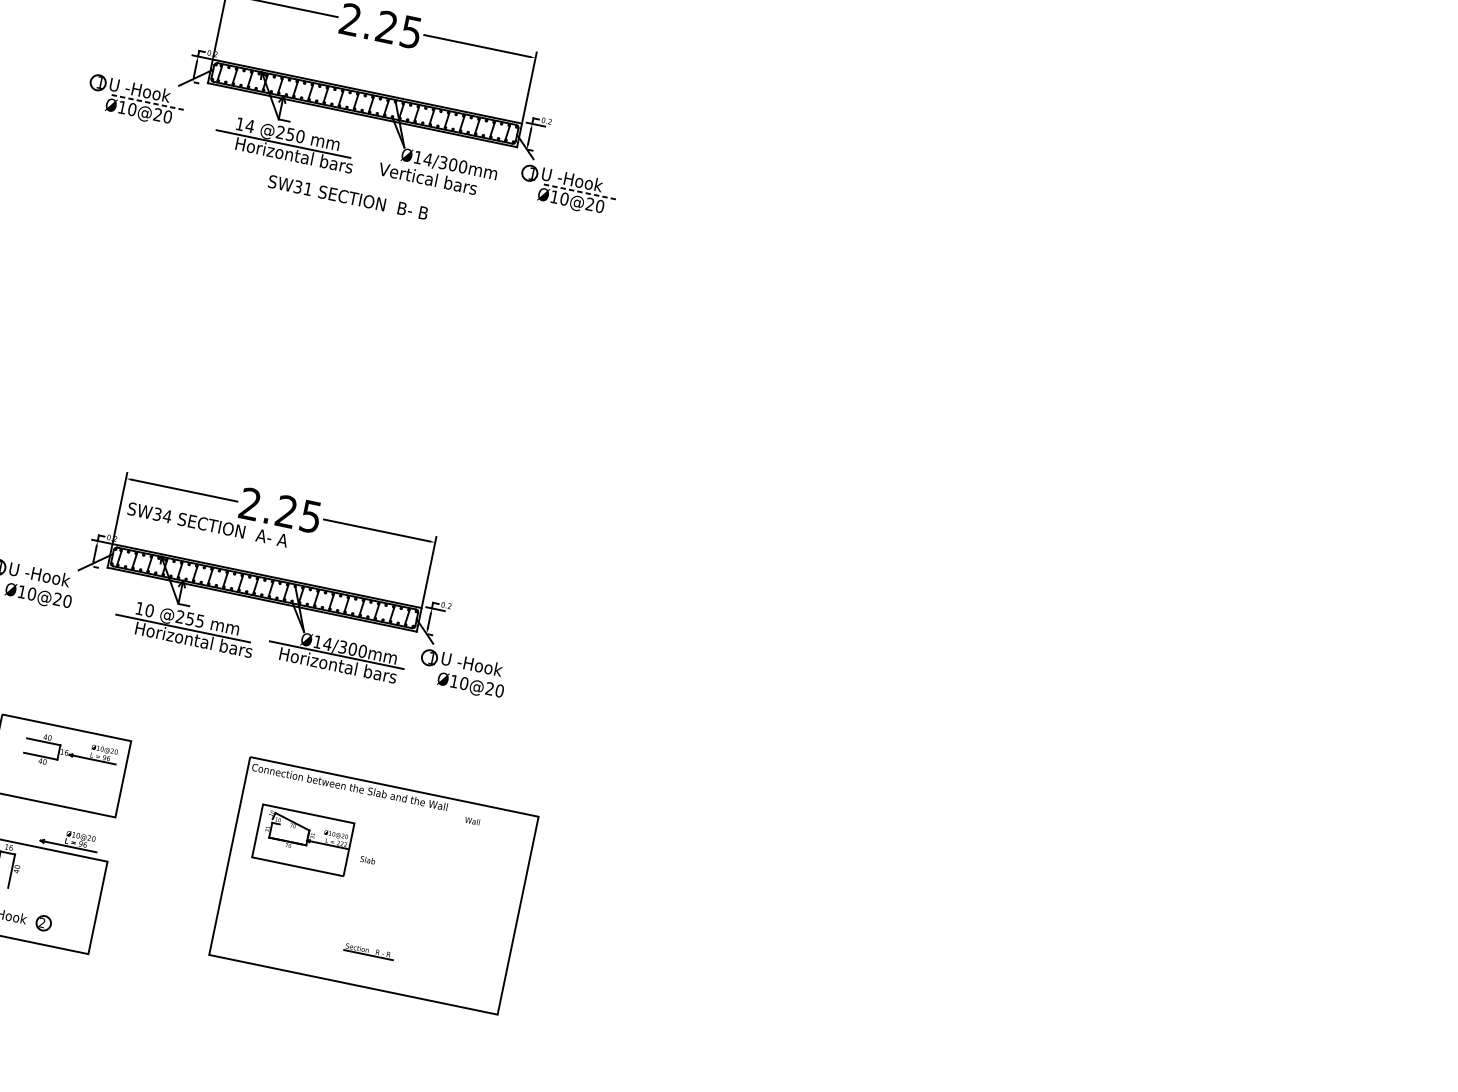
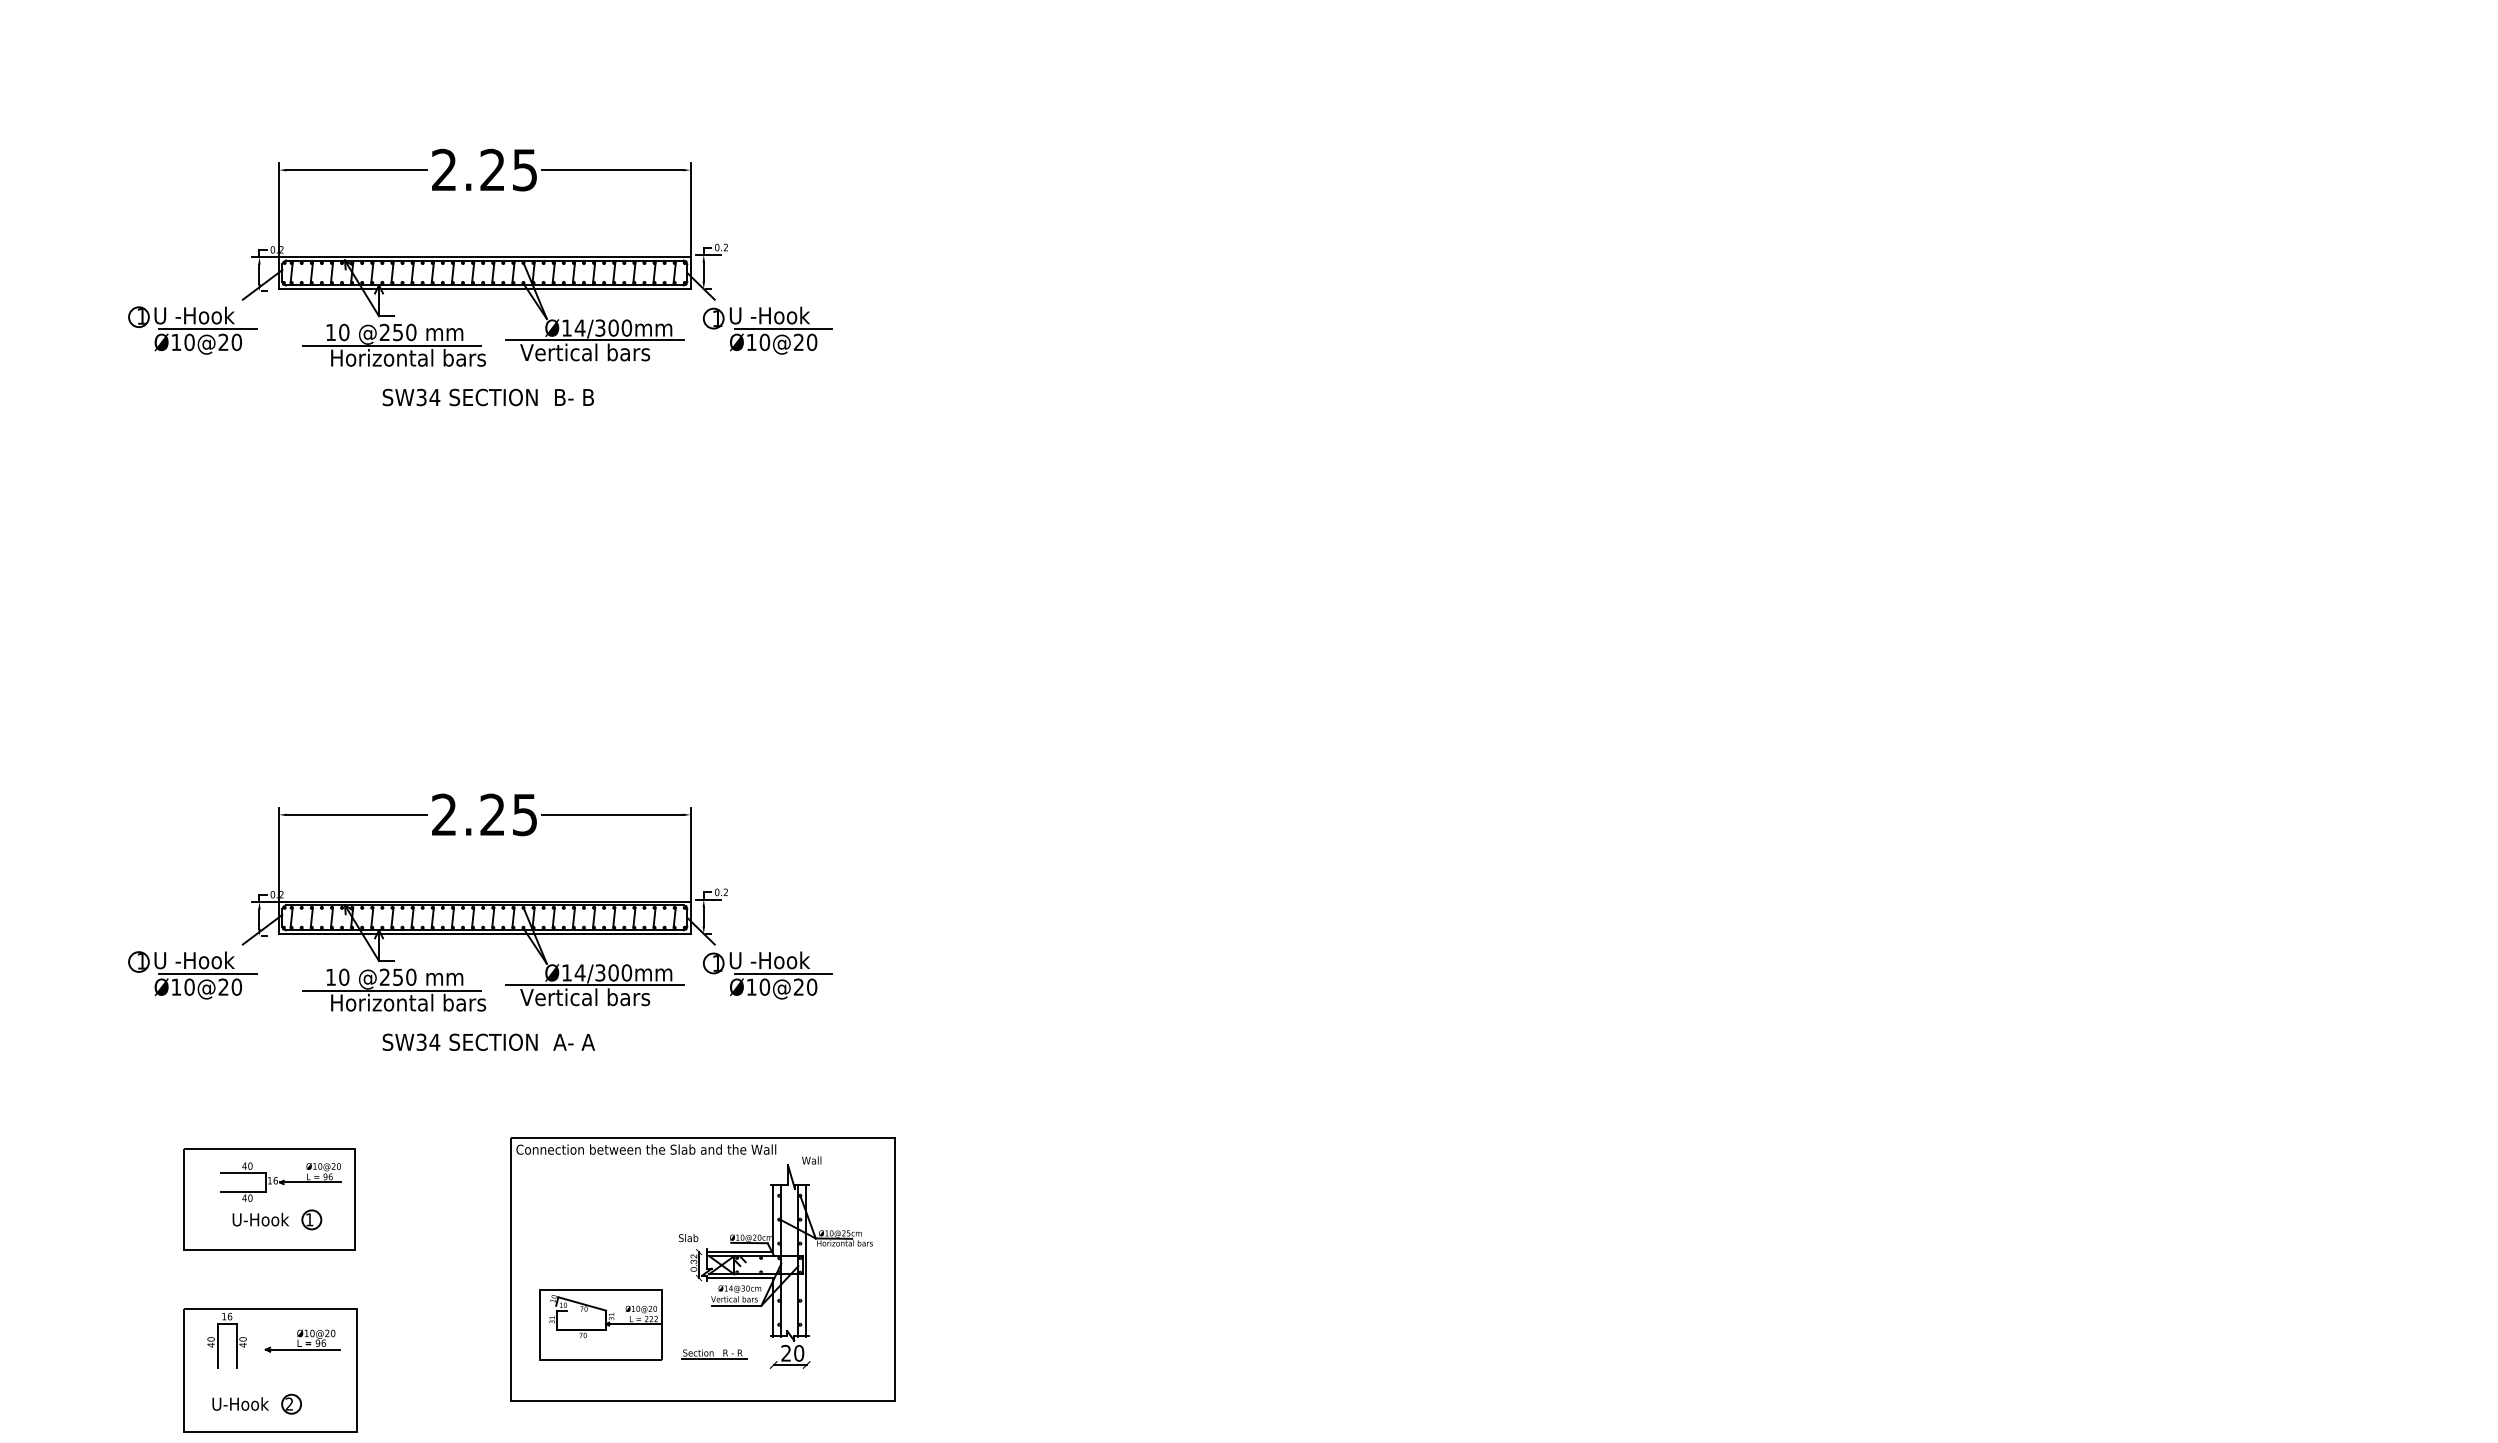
line: (148, 102) -> (208, 329), dashed -> solid
text: (249, 126) -> (343, 332), 14 -> 10
line: (437, 170) -> (594, 339), added
text: (307, 189) -> (434, 397), SW31 -> SW34
line: (580, 192) -> (783, 329), dashed -> solid
text: (207, 524) -> (488, 1041), moved
line: (47, 587) -> (207, 974), added
text: (200, 620) -> (411, 976), @255 -> @250
text: (337, 665) -> (598, 997), Horizontal bars -> Vertical bars
line: (480, 676) -> (783, 974), added
part: (61, 782) -> (277, 1219), added
part: (69, 839) -> (302, 1340), moved
part: (303, 840) -> (600, 1324), moved
part: (433, 896) -> (781, 1266), added

